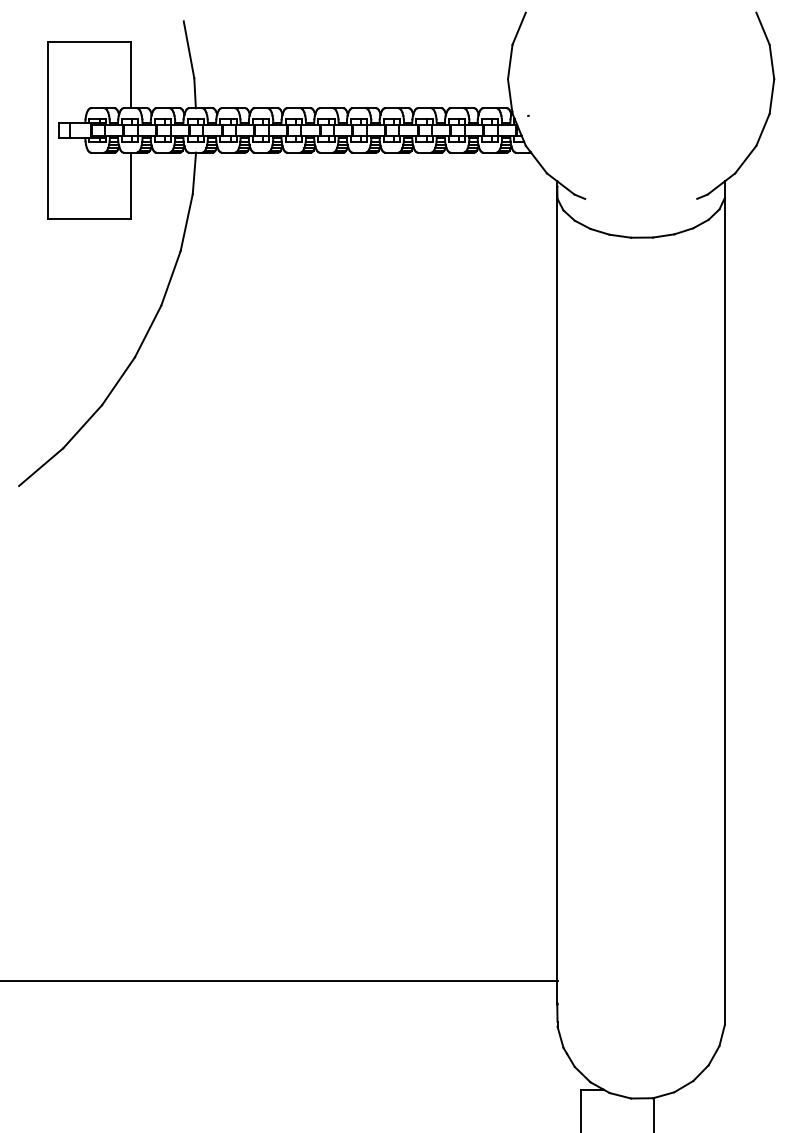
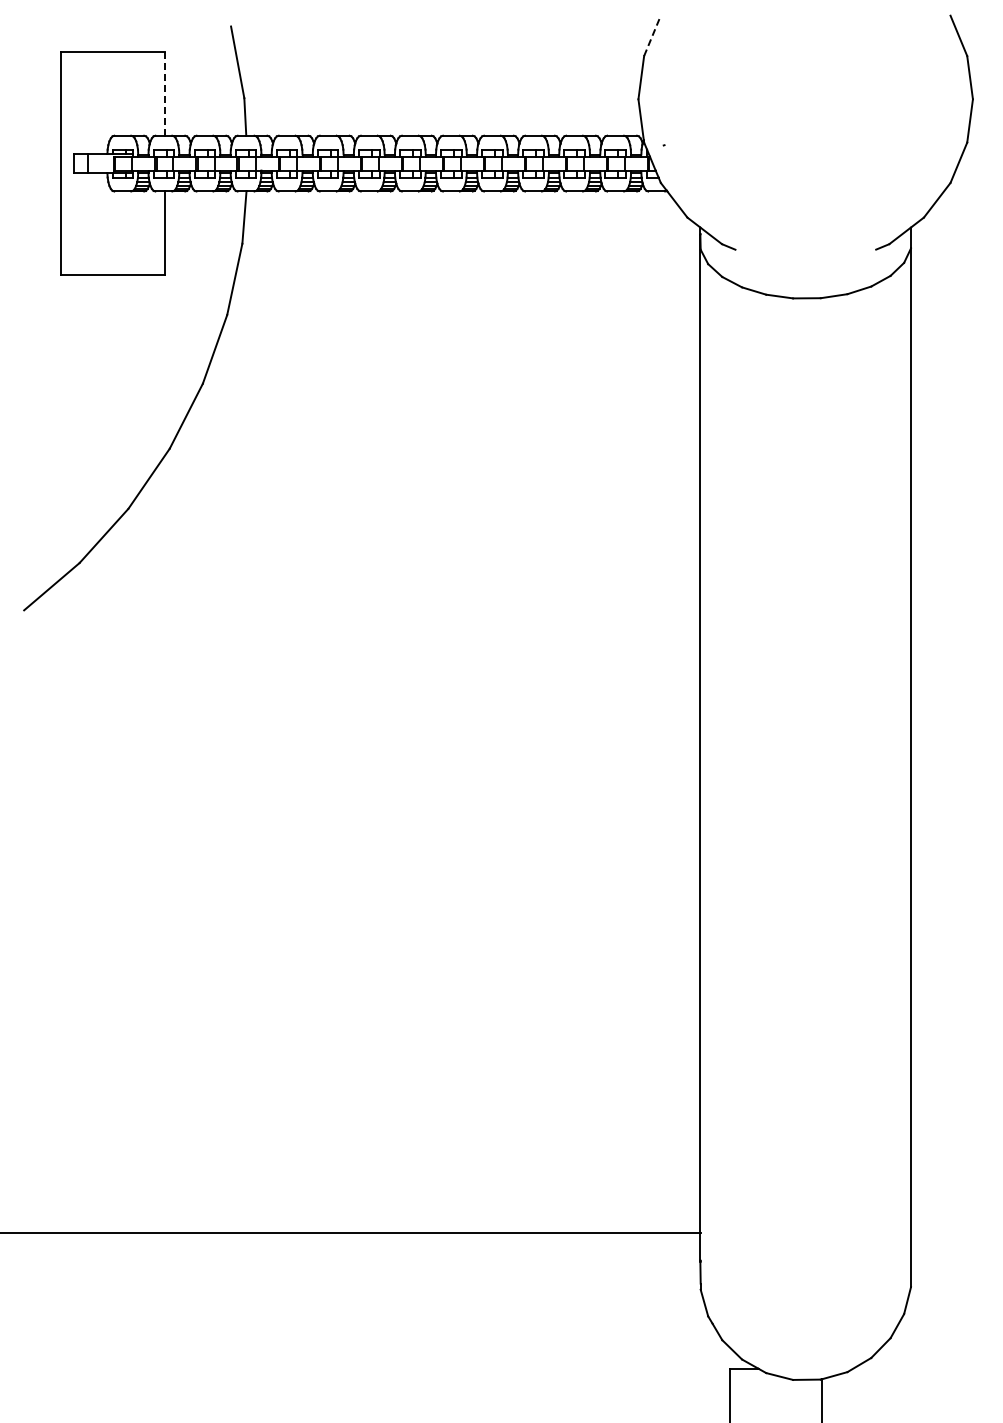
line: (519, 28) -> (652, 35), solid -> dashed
line: (130, 75) -> (164, 94), solid -> dashed

